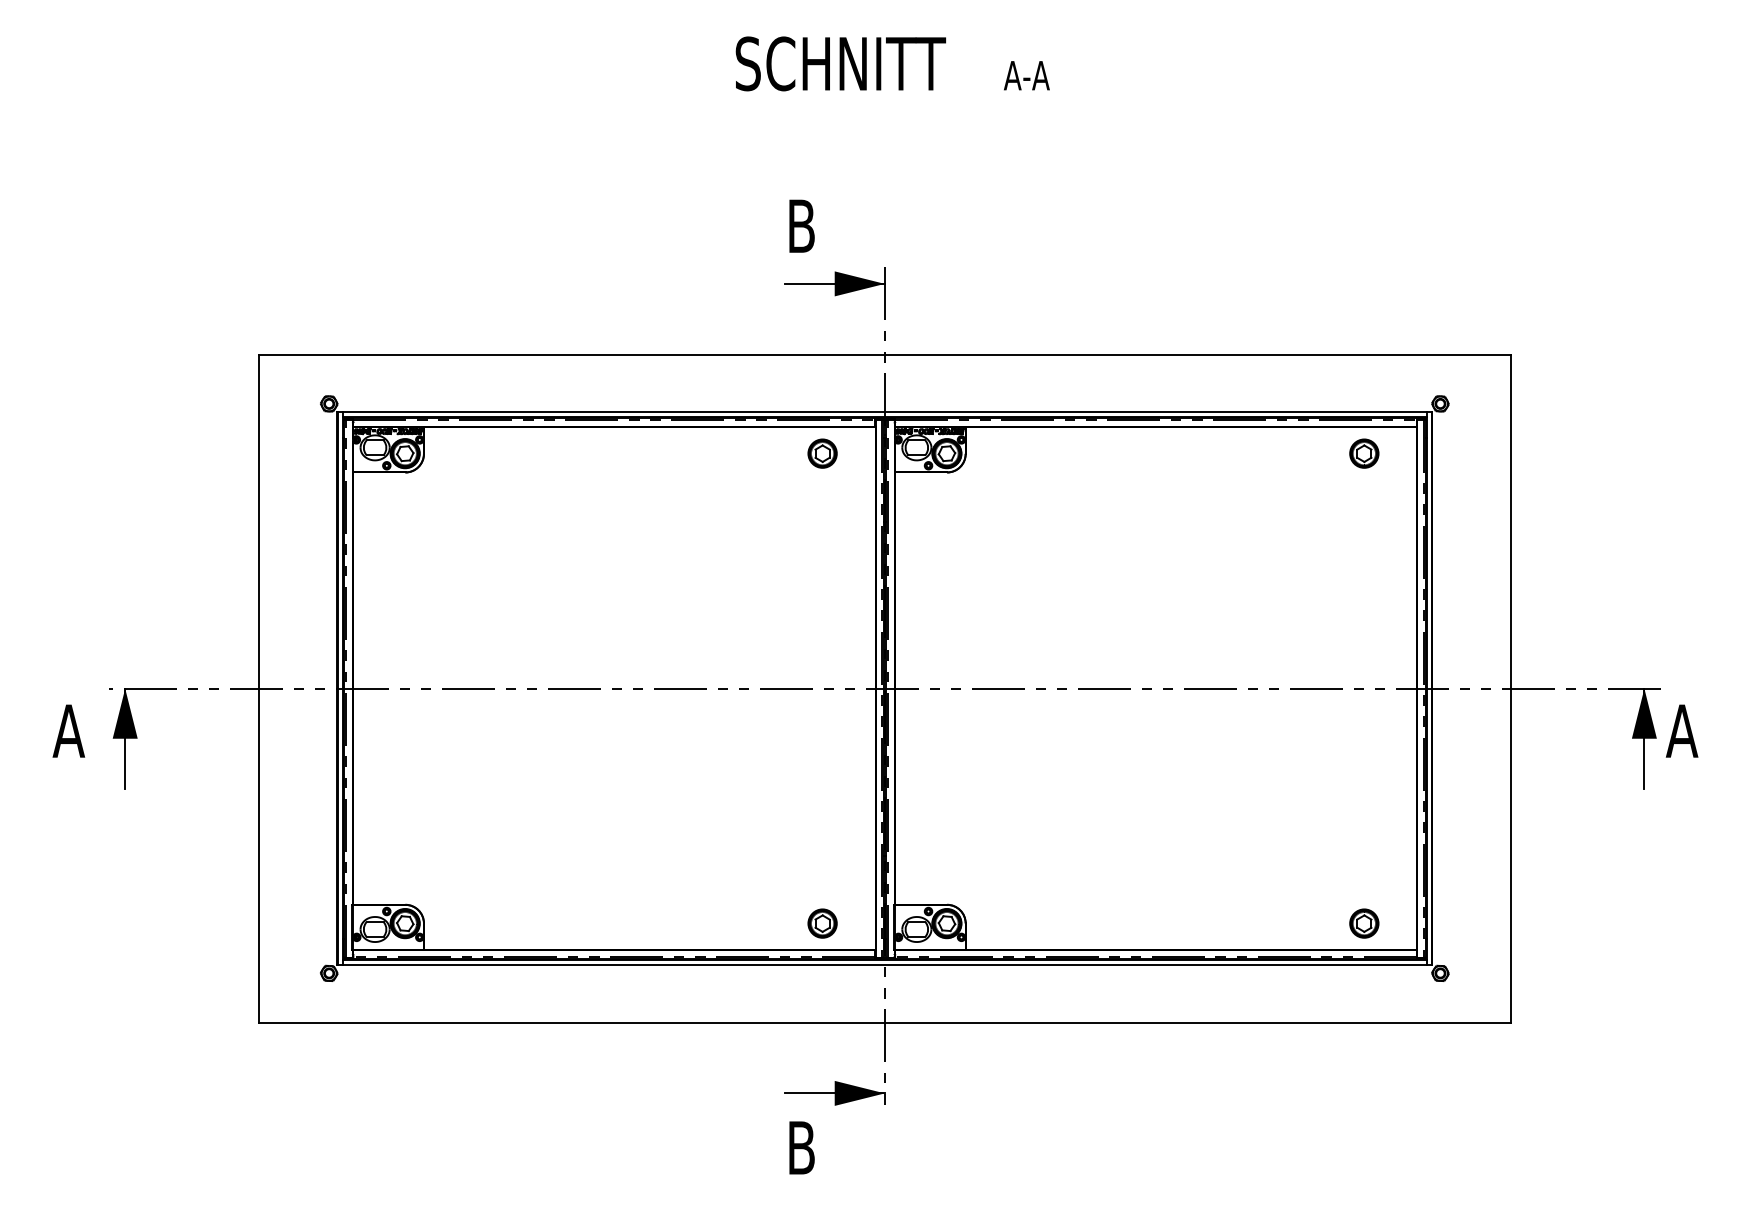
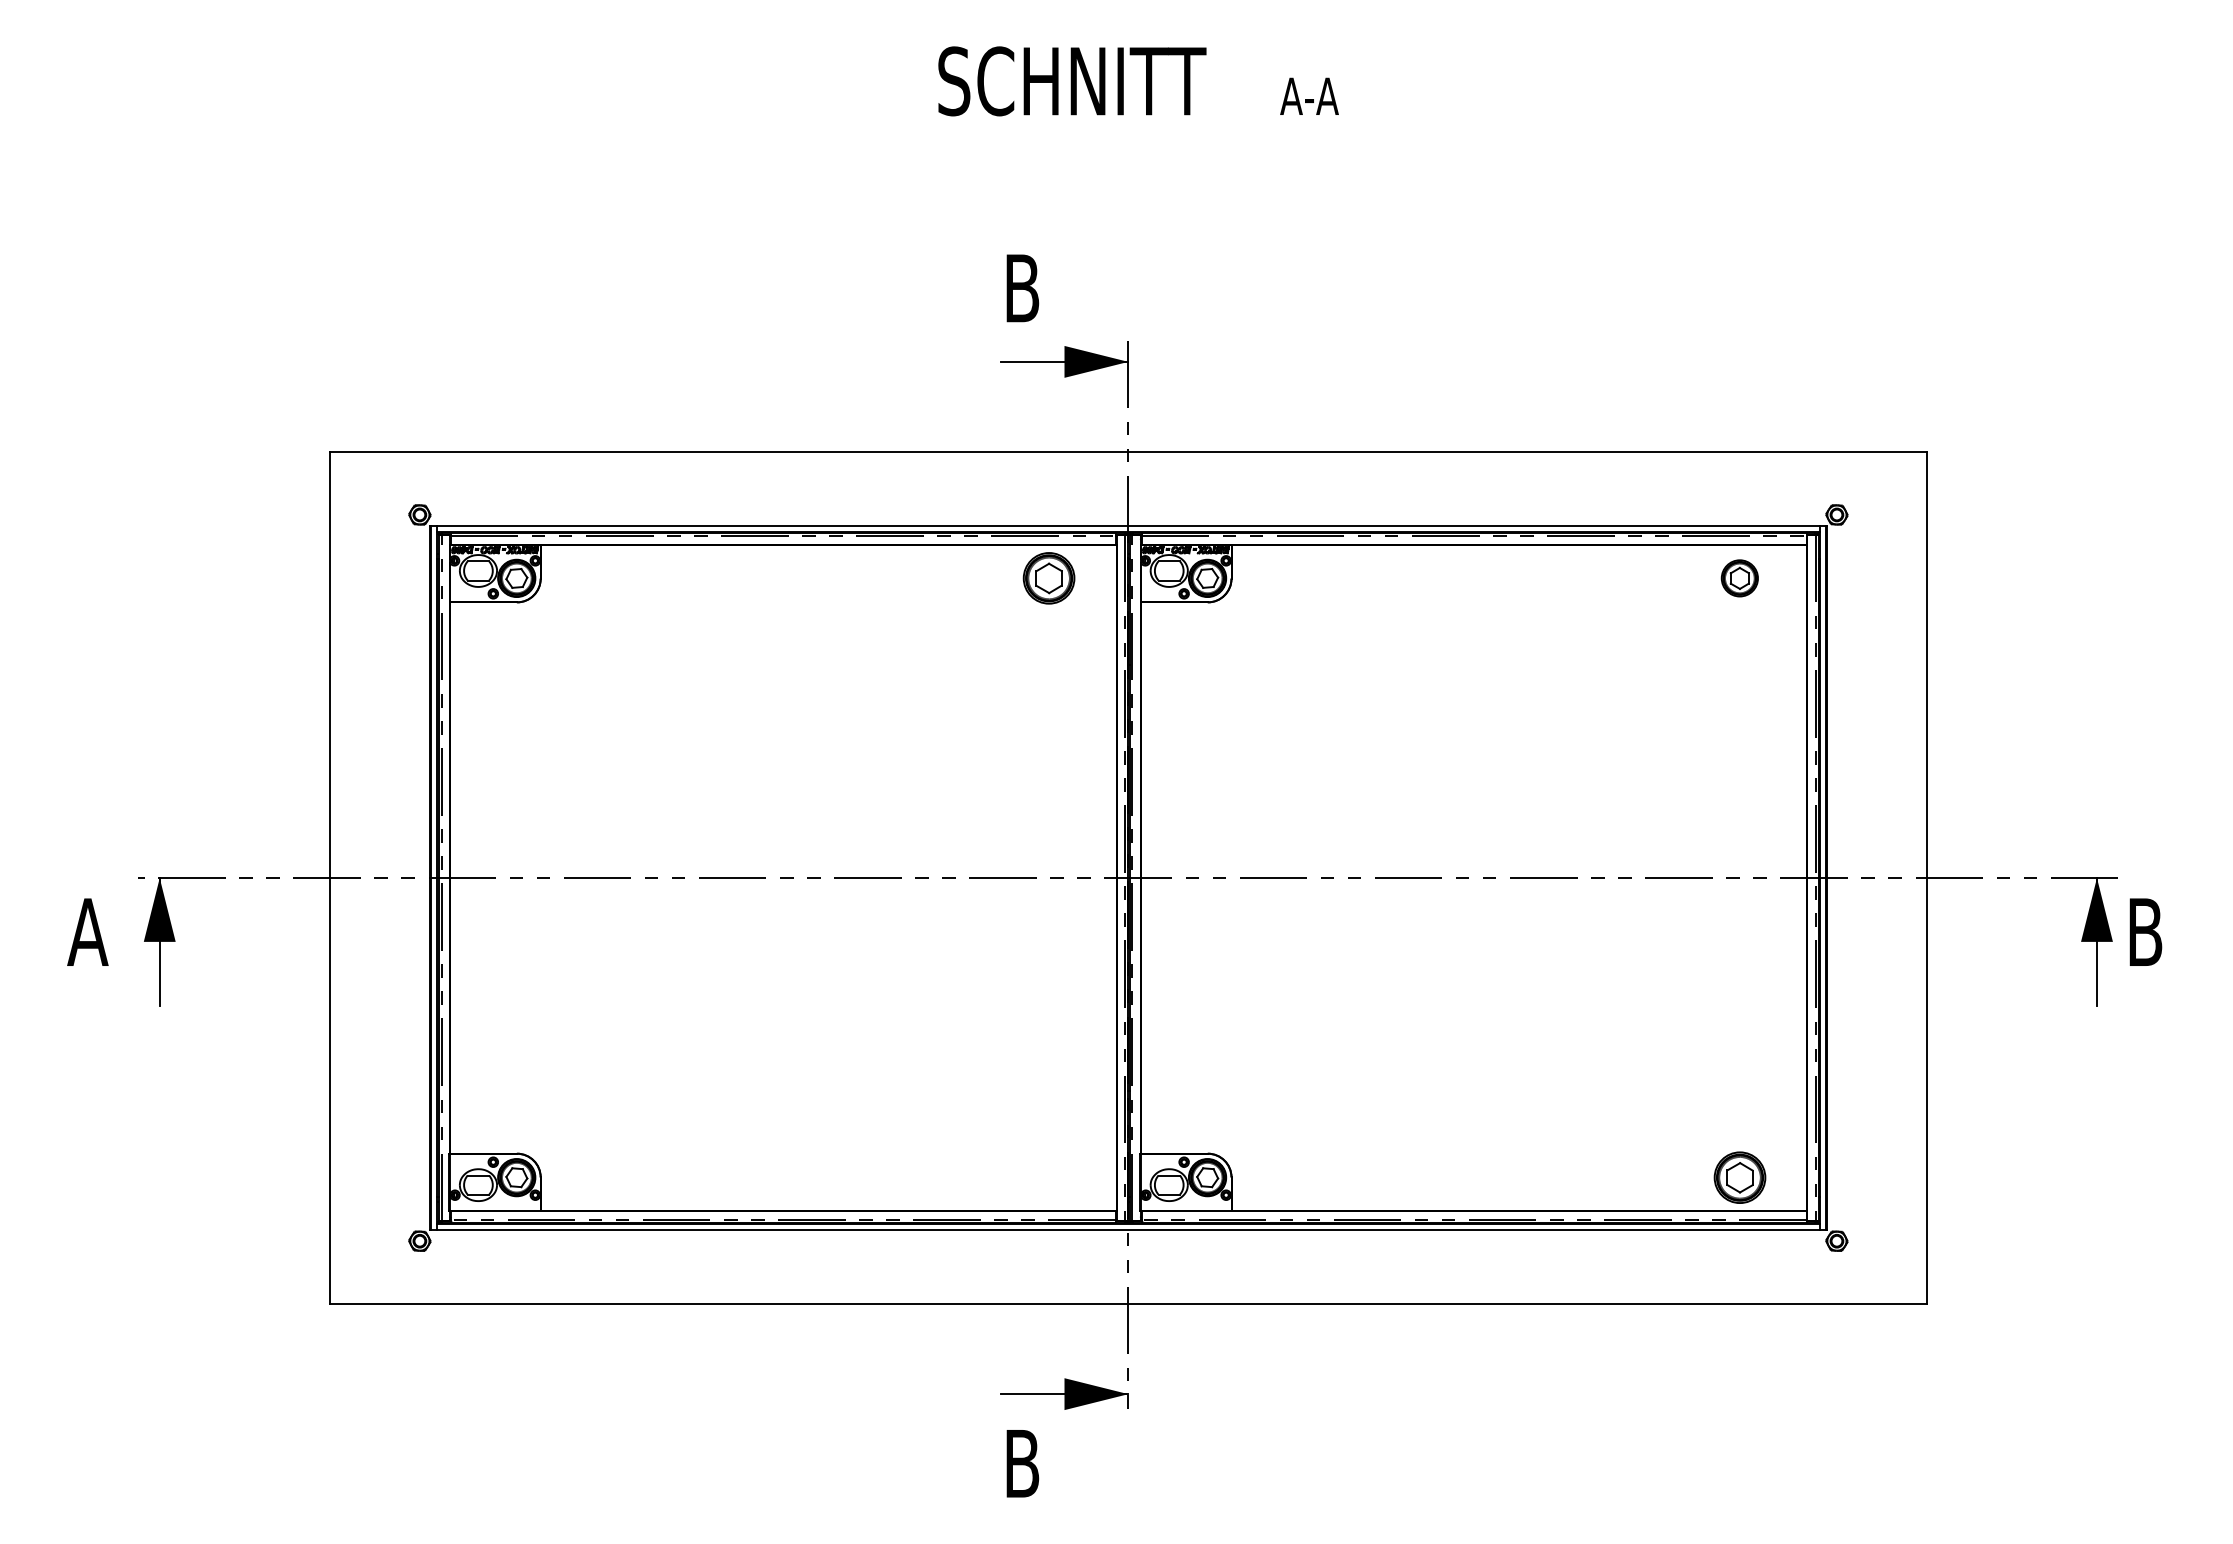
part: (822, 453) -> (1048, 578), size x1.4
text: (1681, 730) -> (2144, 931), A -> B
part: (822, 923) -> (1048, 1177), removed
part: (1364, 923) -> (1739, 1177), size x1.4

